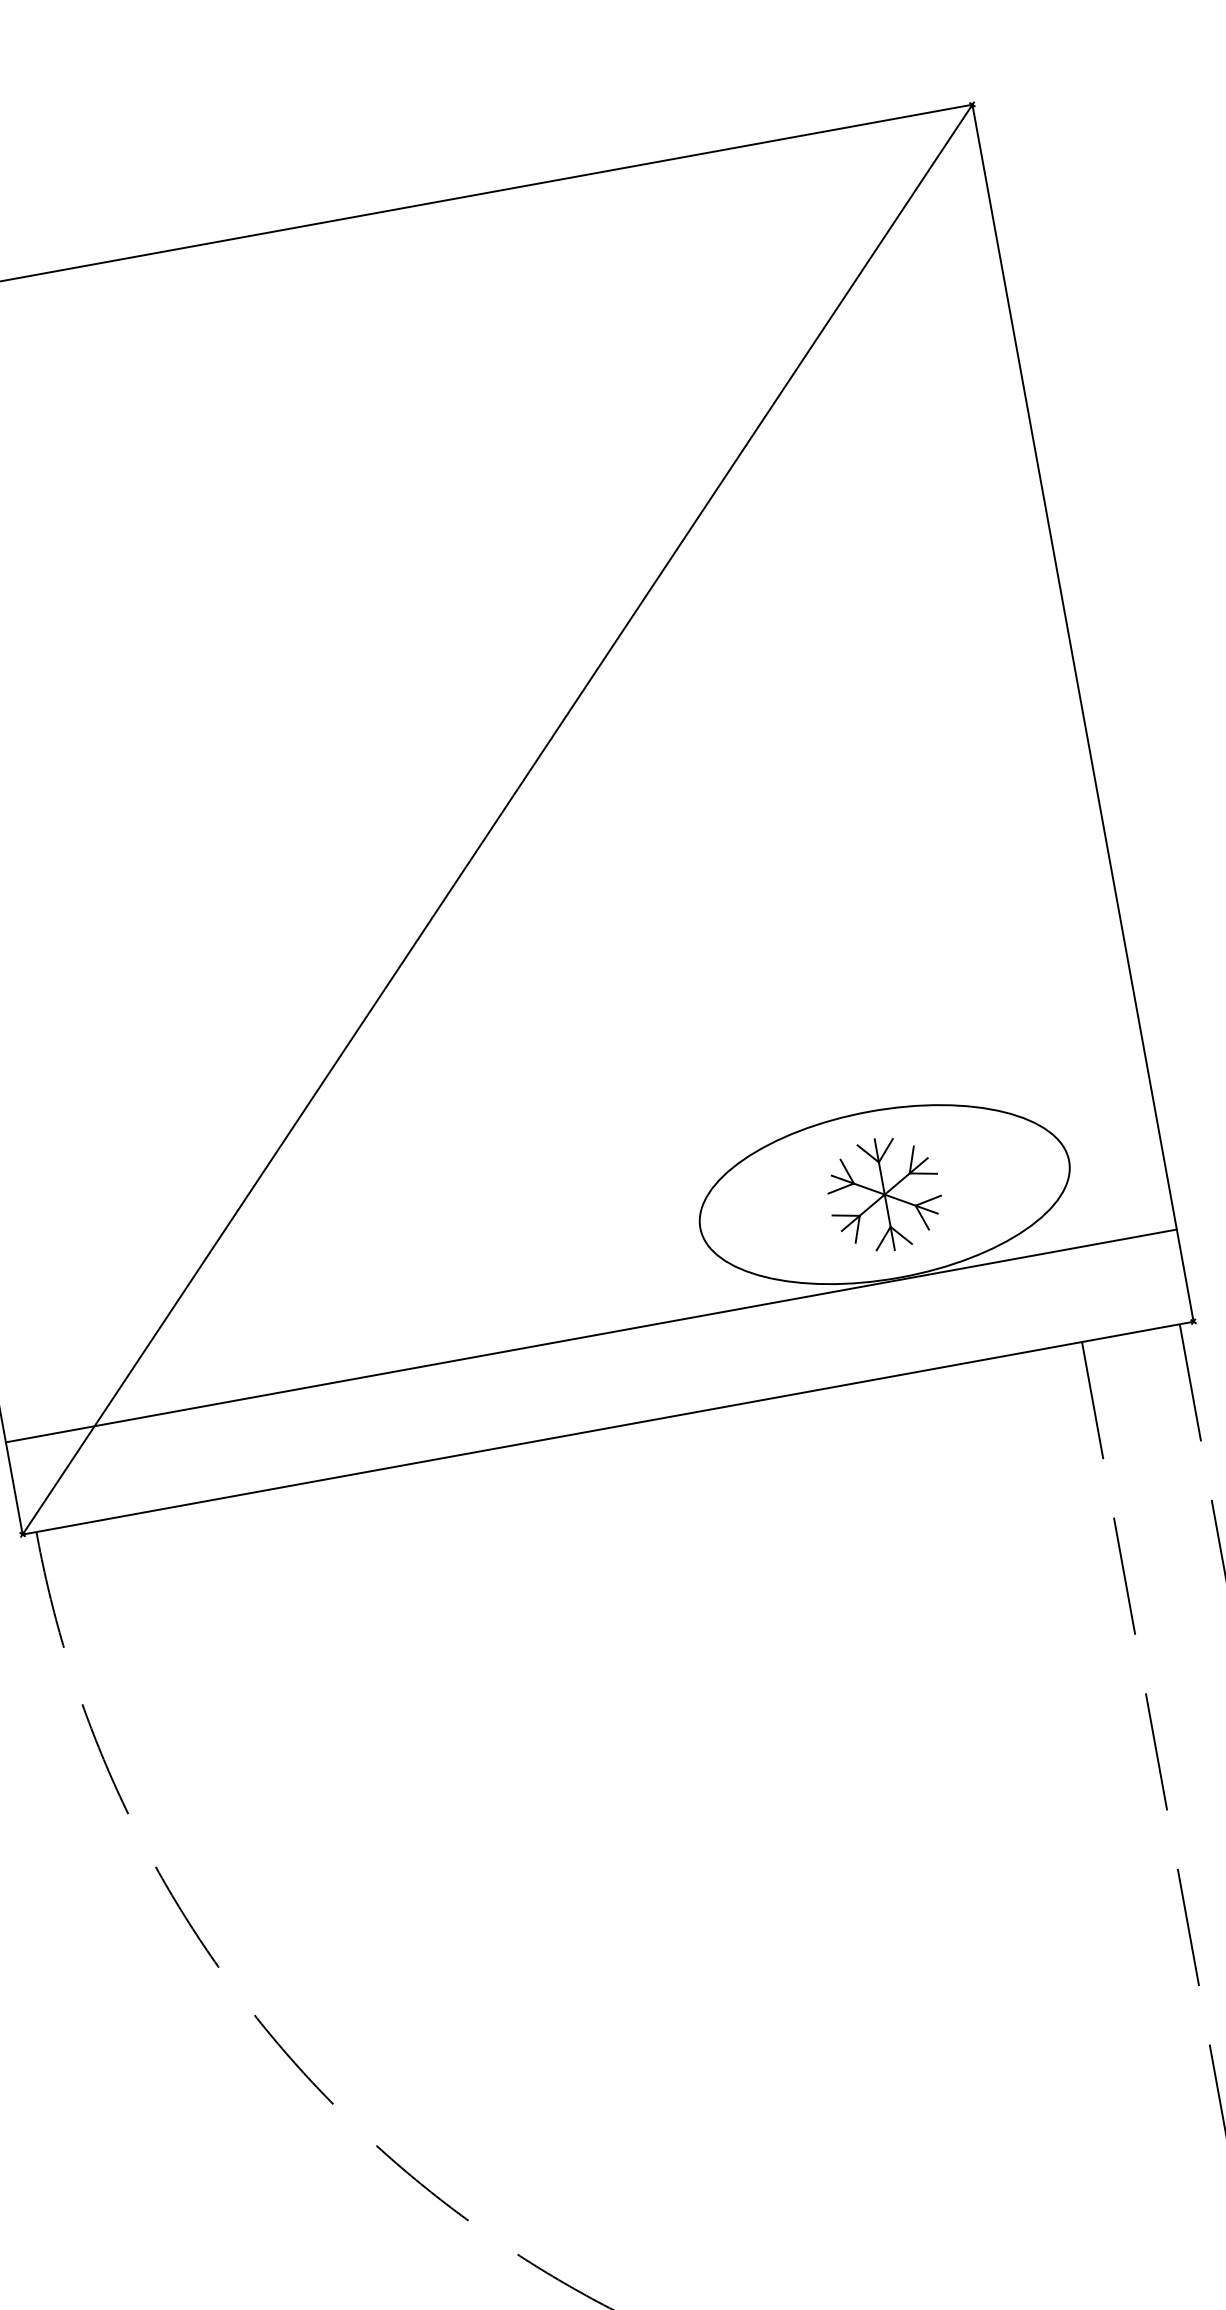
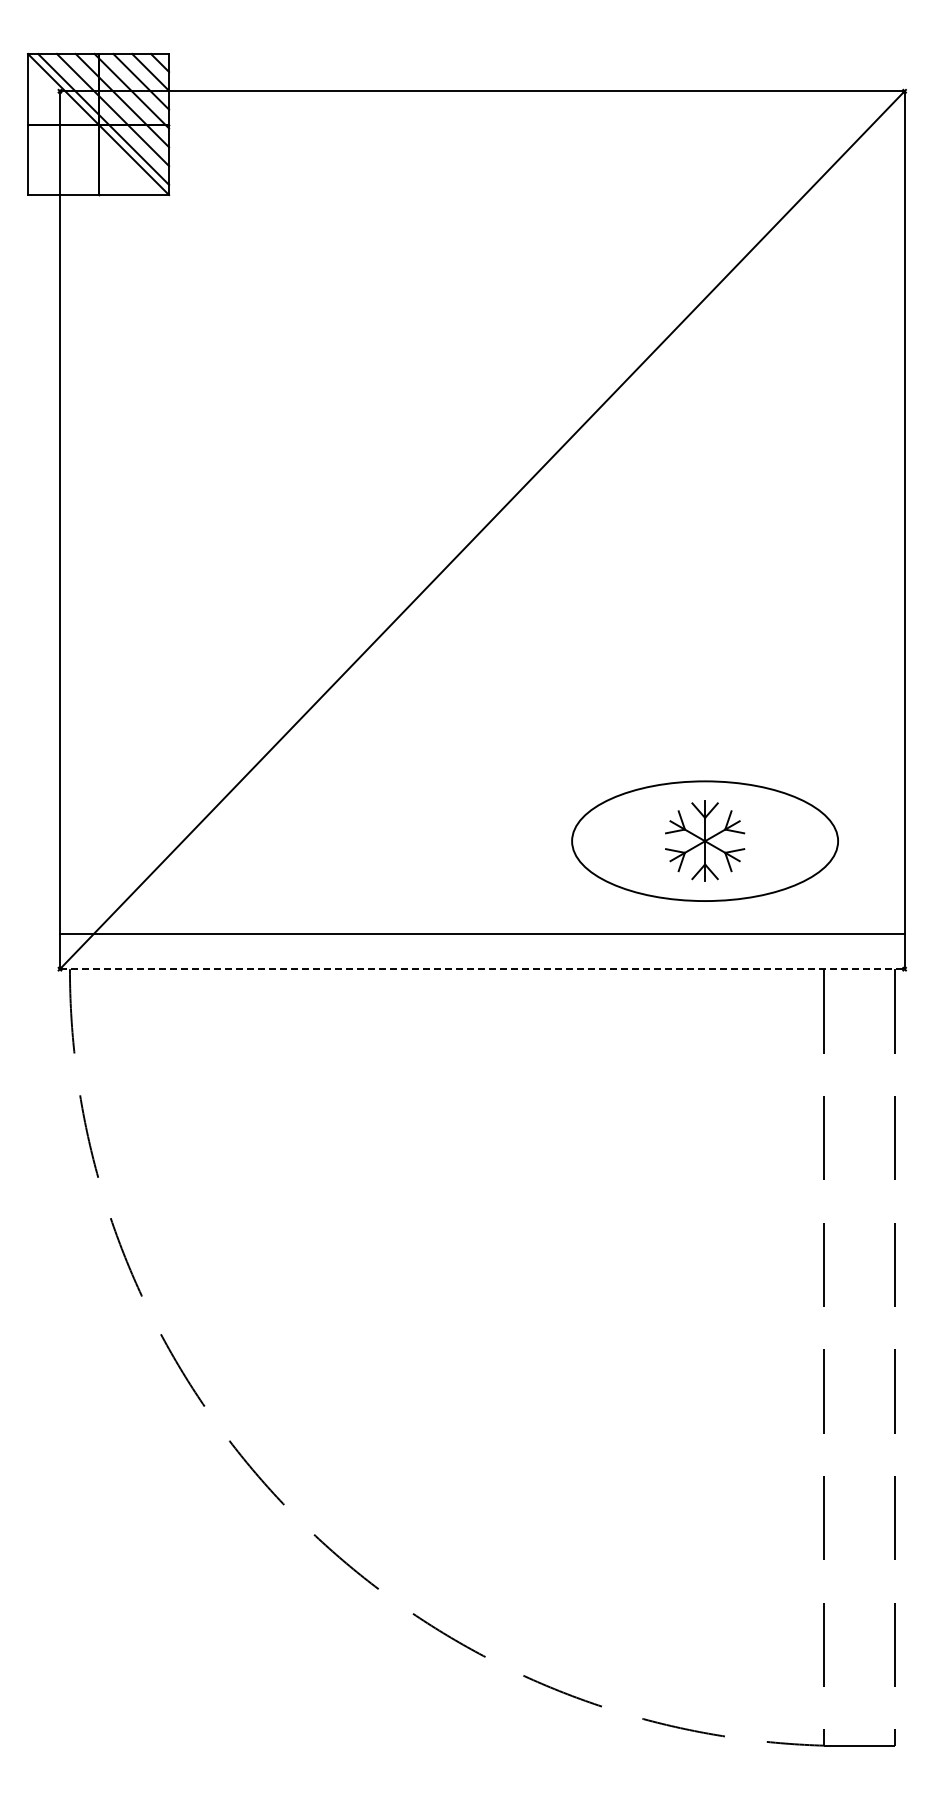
line: (590, 1335) -> (481, 933), moved
line: (608, 1428) -> (482, 969), solid -> dashed

